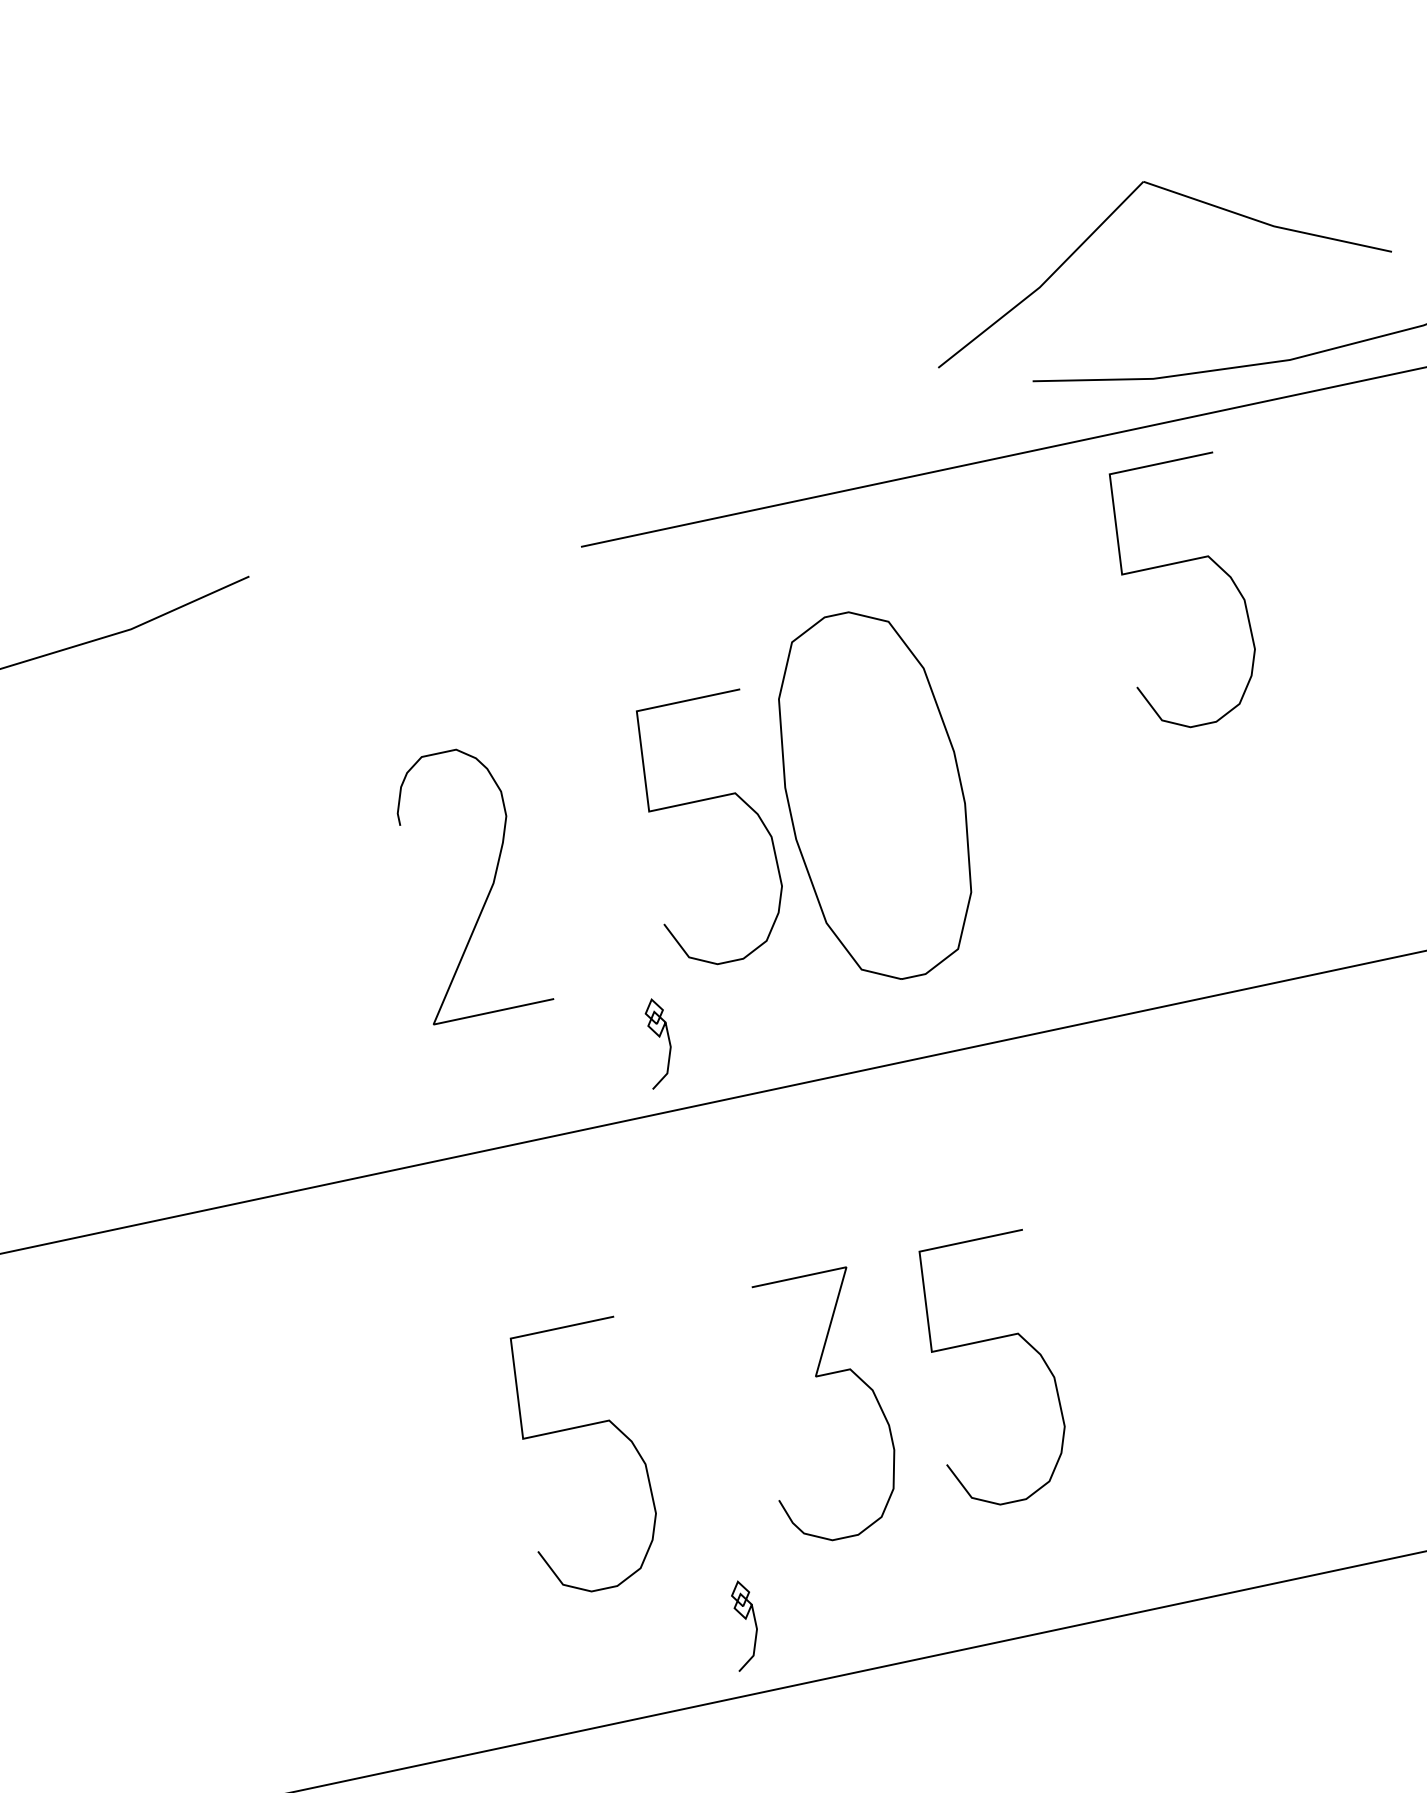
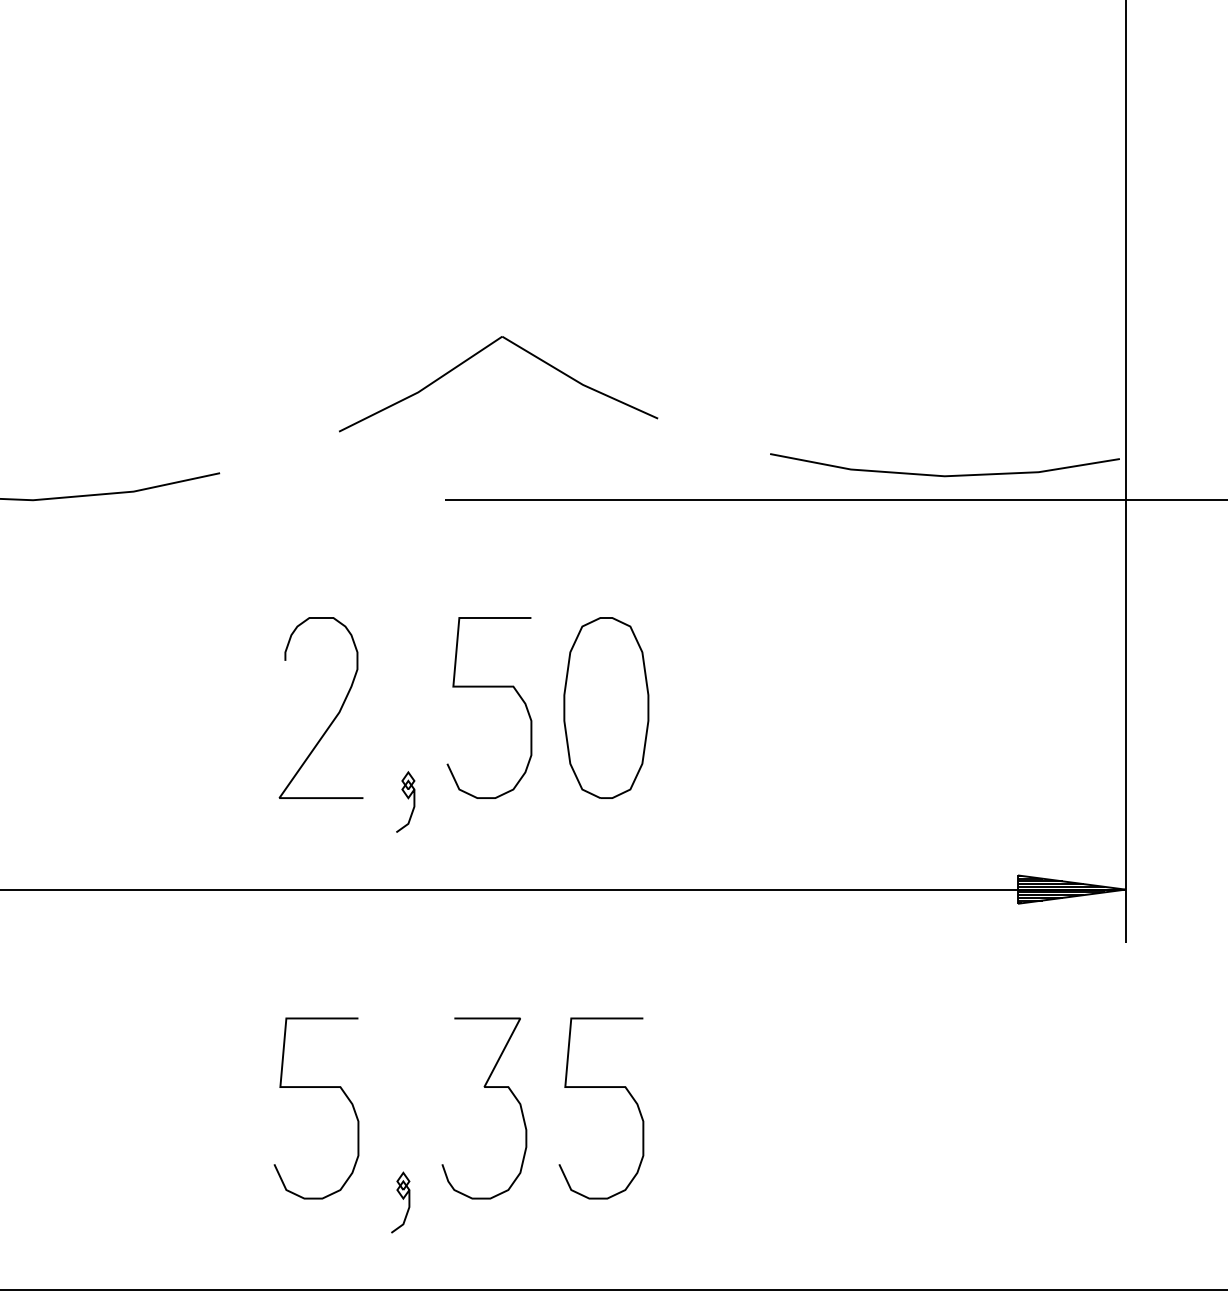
part: (1113, 214) -> (477, 354), moved
curve: (1174, 564) -> (838, 596), removed
part: (875, 794) -> (606, 707), size x0.71
part: (656, 1042) -> (405, 801), moved
part: (742, 1625) -> (400, 1202), moved

